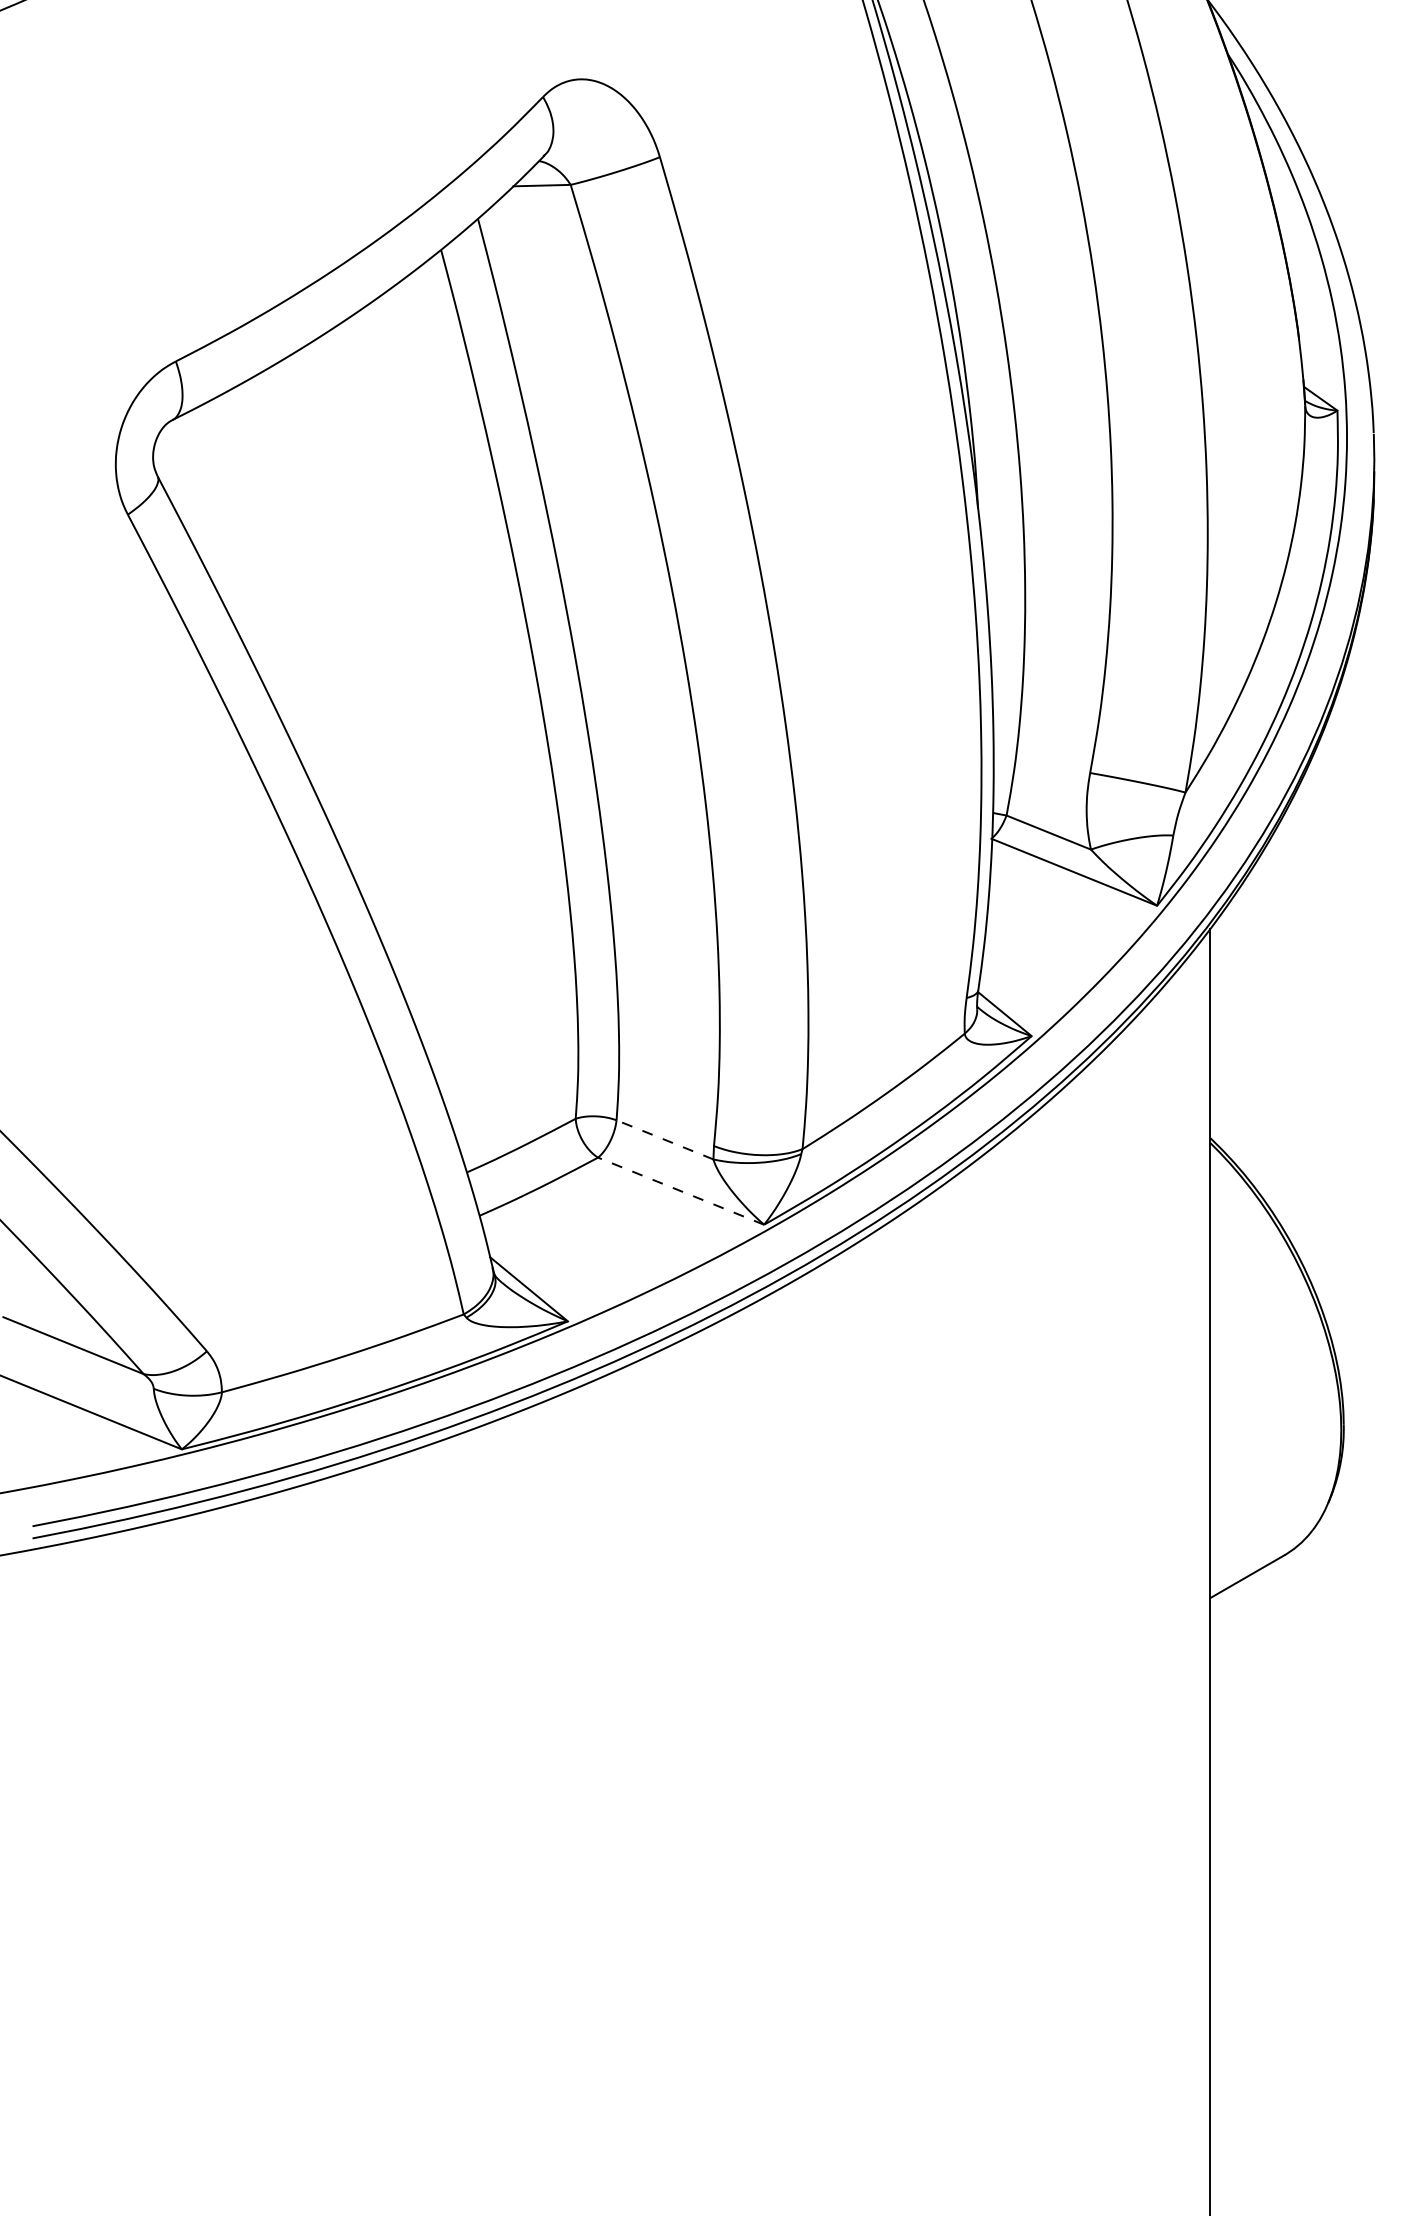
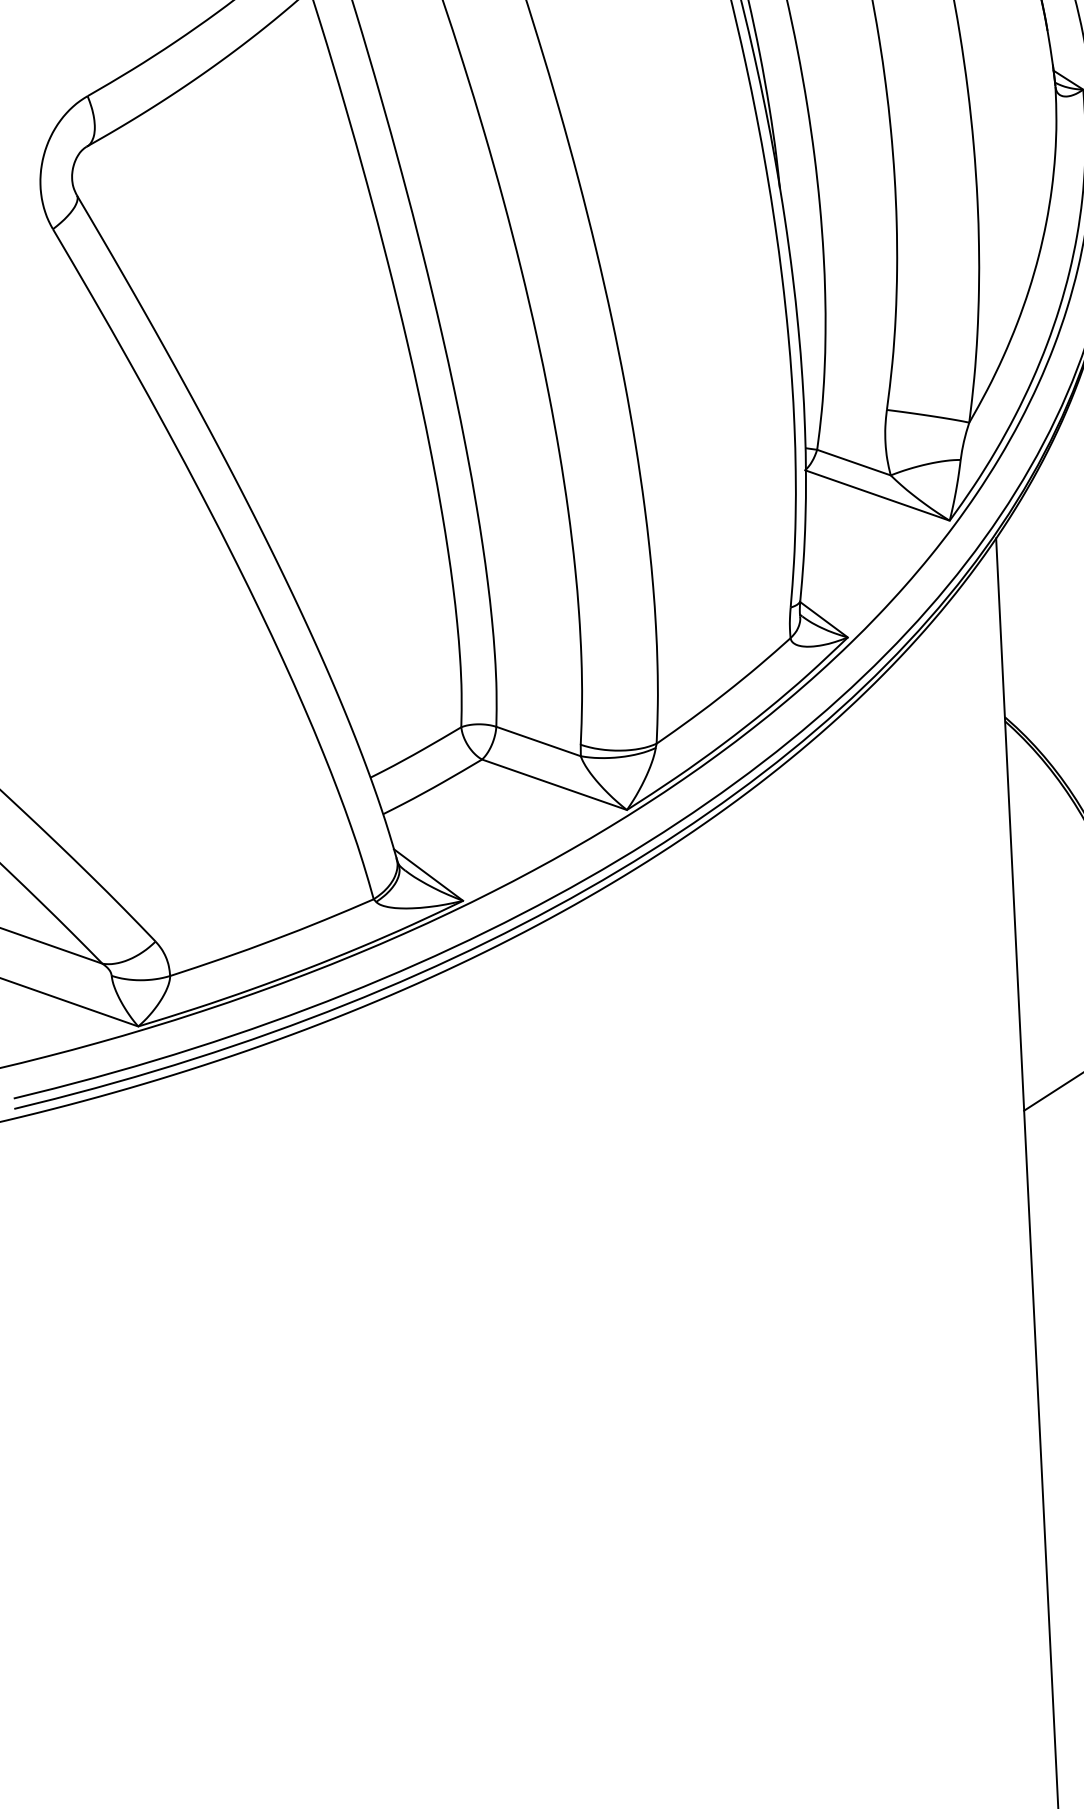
line: (664, 1139) -> (538, 741), dashed -> solid
line: (681, 1191) -> (554, 785), dashed -> solid

